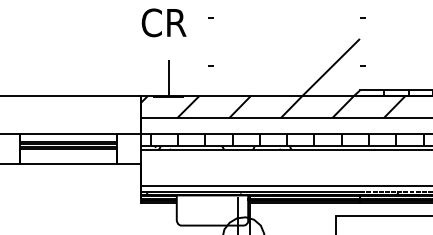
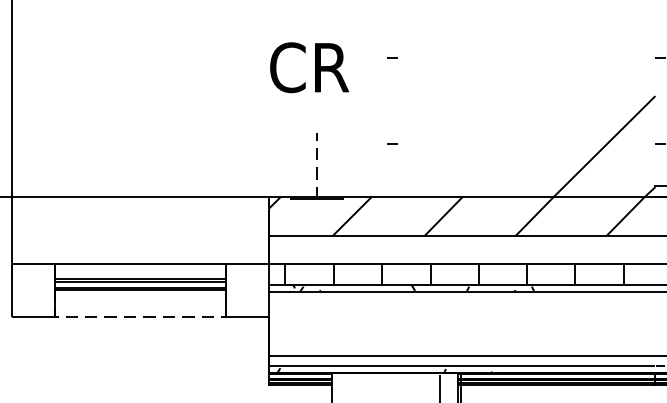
line: (168, 78) -> (317, 165), solid -> dashed
line: (68, 163) -> (140, 316), solid -> dashed

